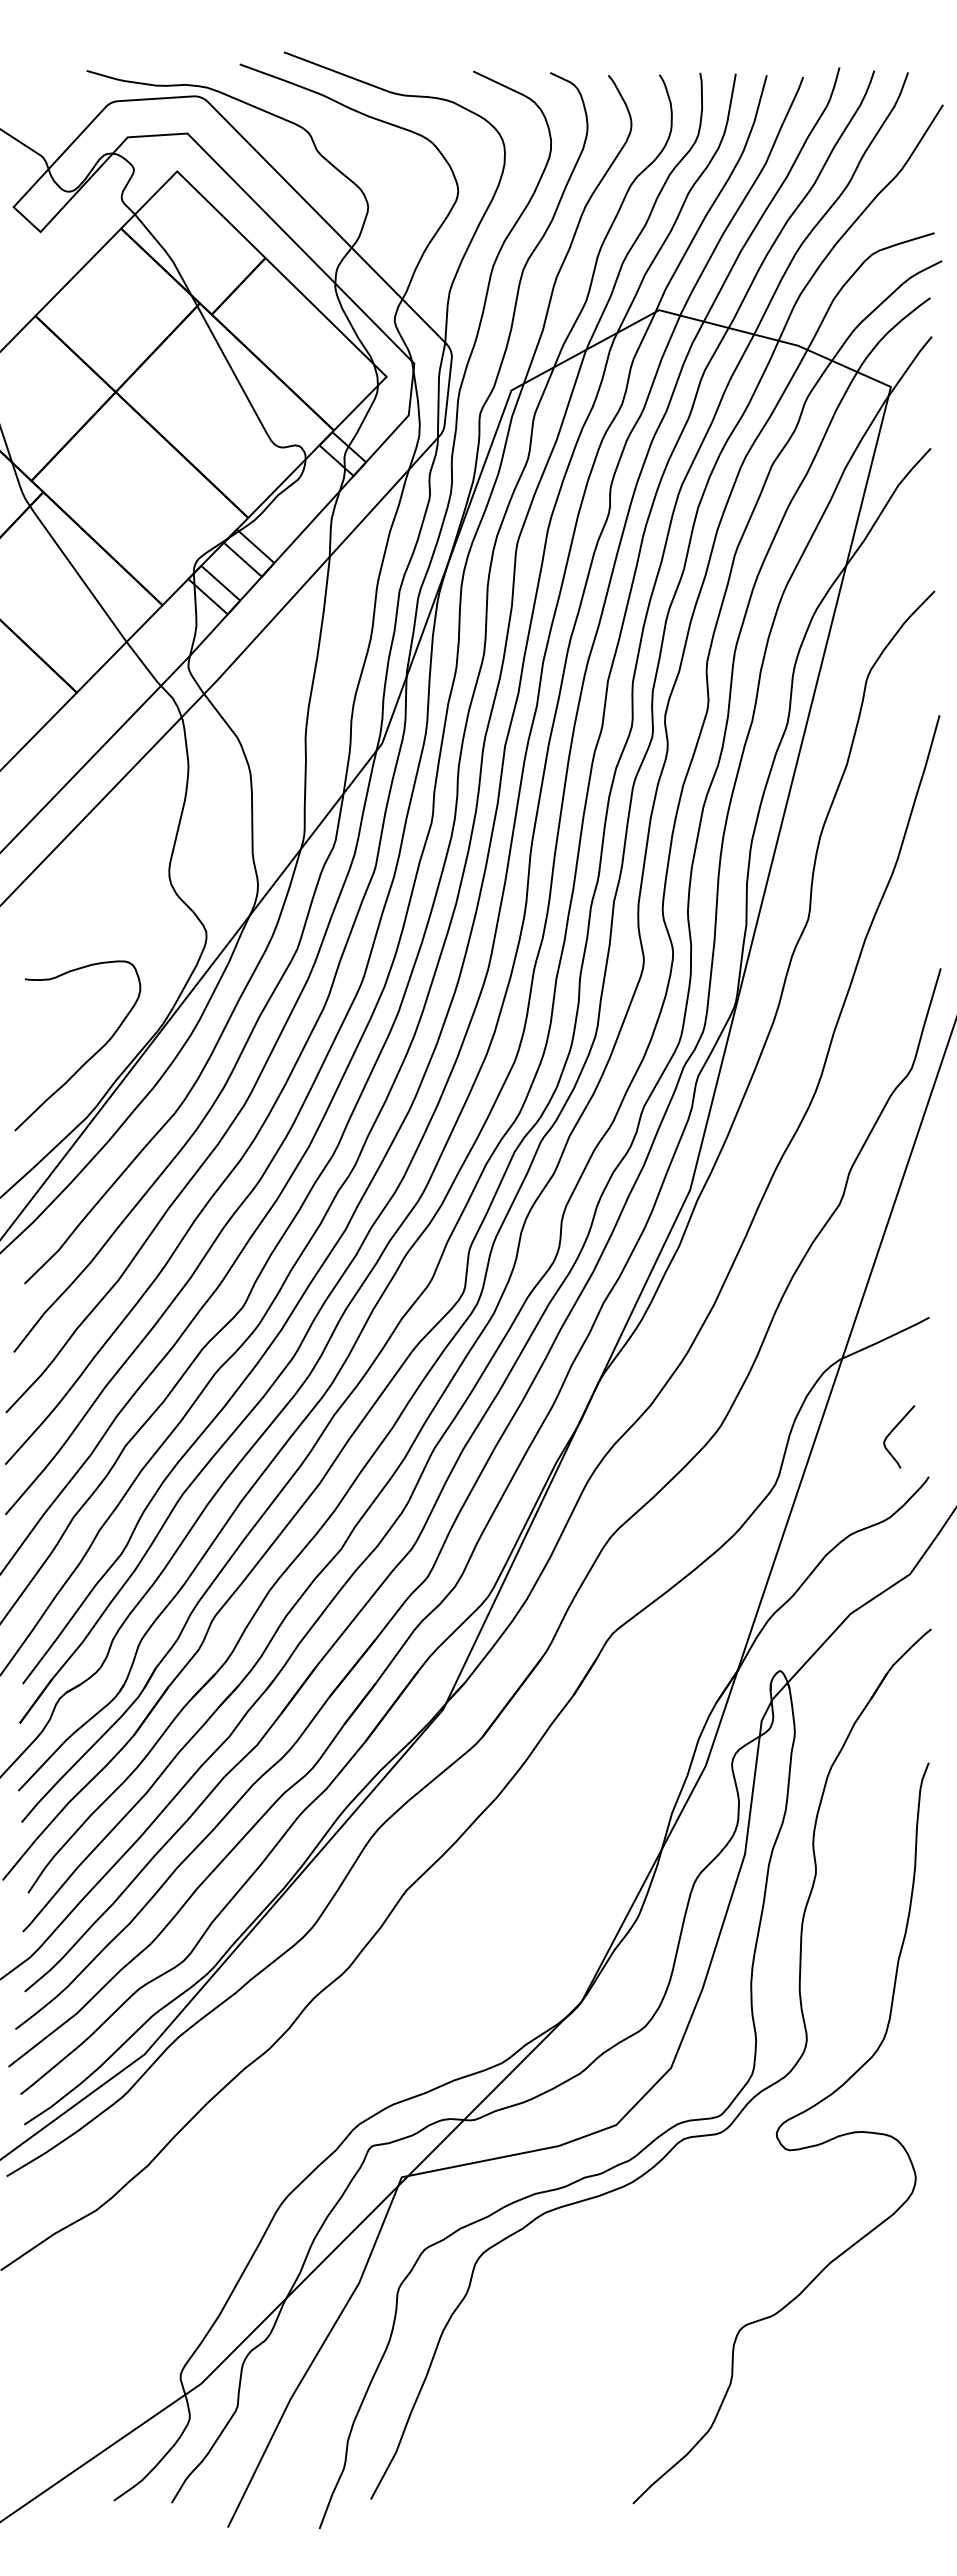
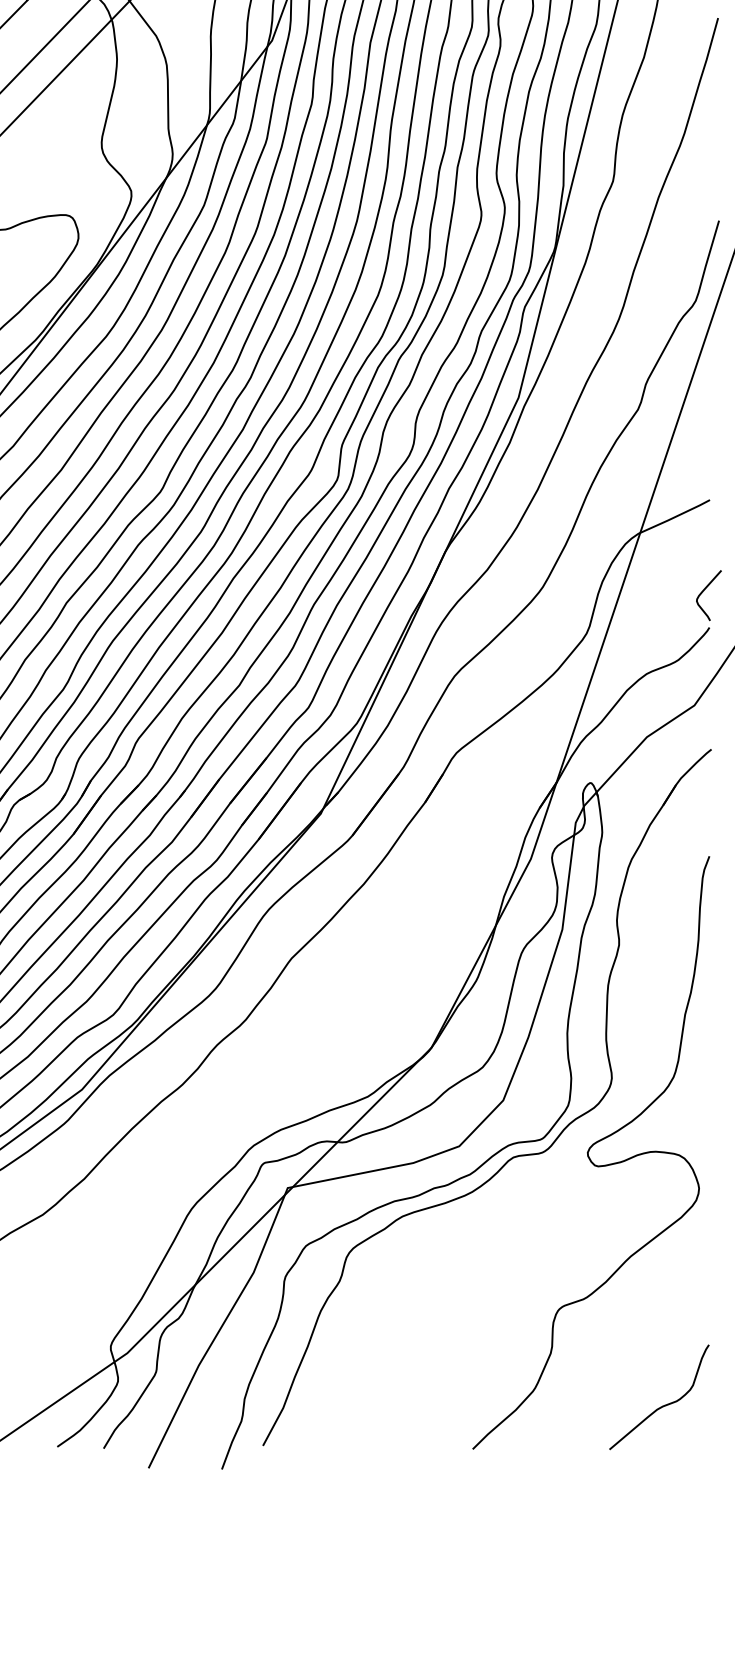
curve: (893, 1430) -> (704, 590), moved
curve: (869, 2449) -> (662, 1405), added

